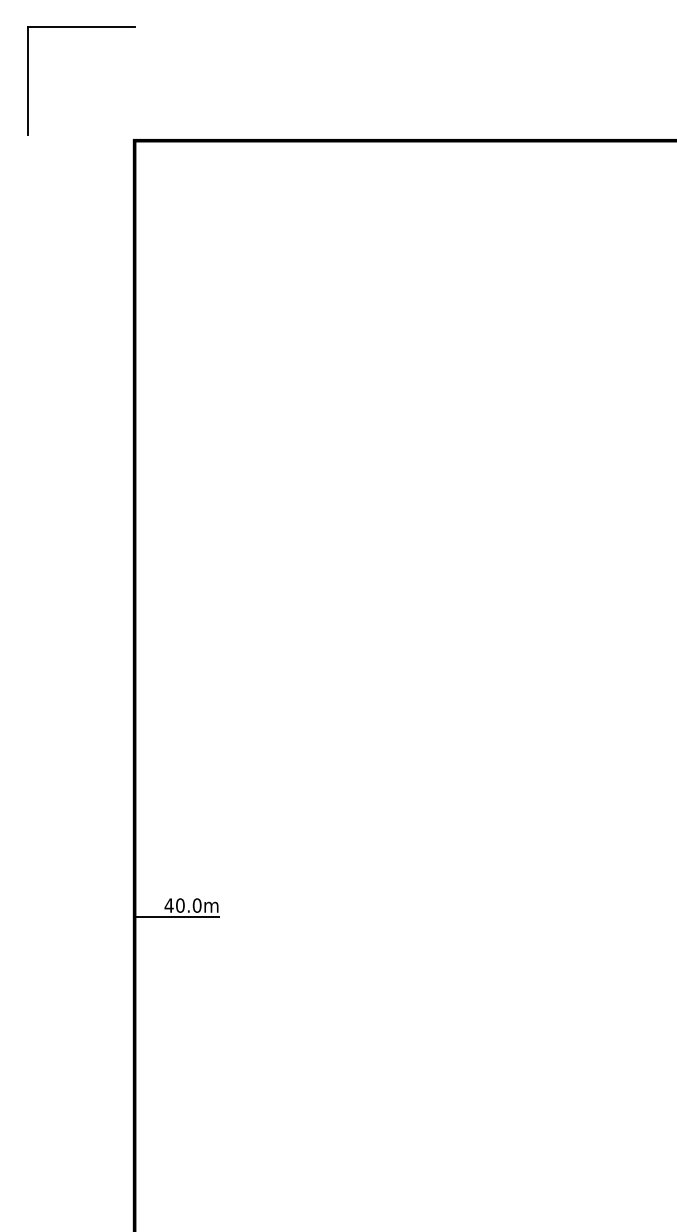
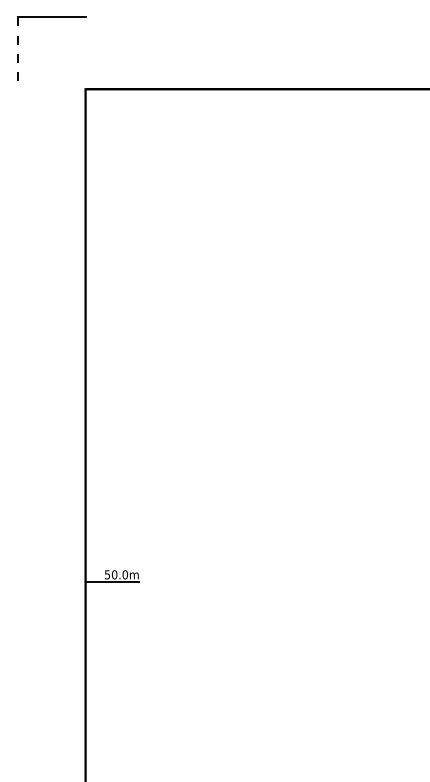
line: (27, 81) -> (17, 51), solid -> dashed
text: (169, 905) -> (107, 574), 40.0m -> 50.0m

